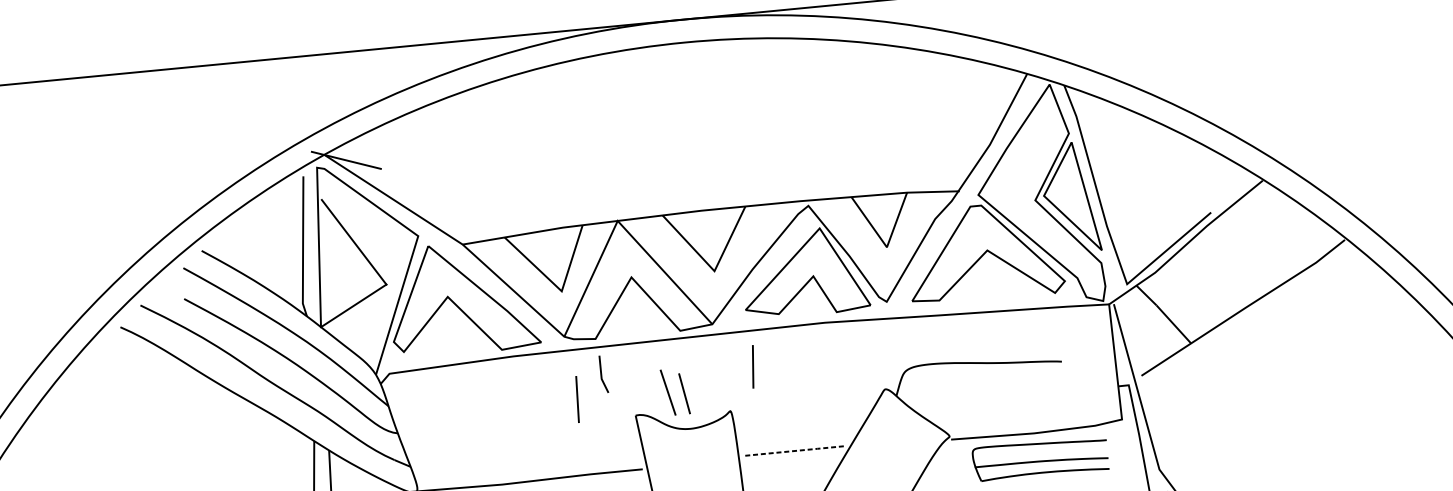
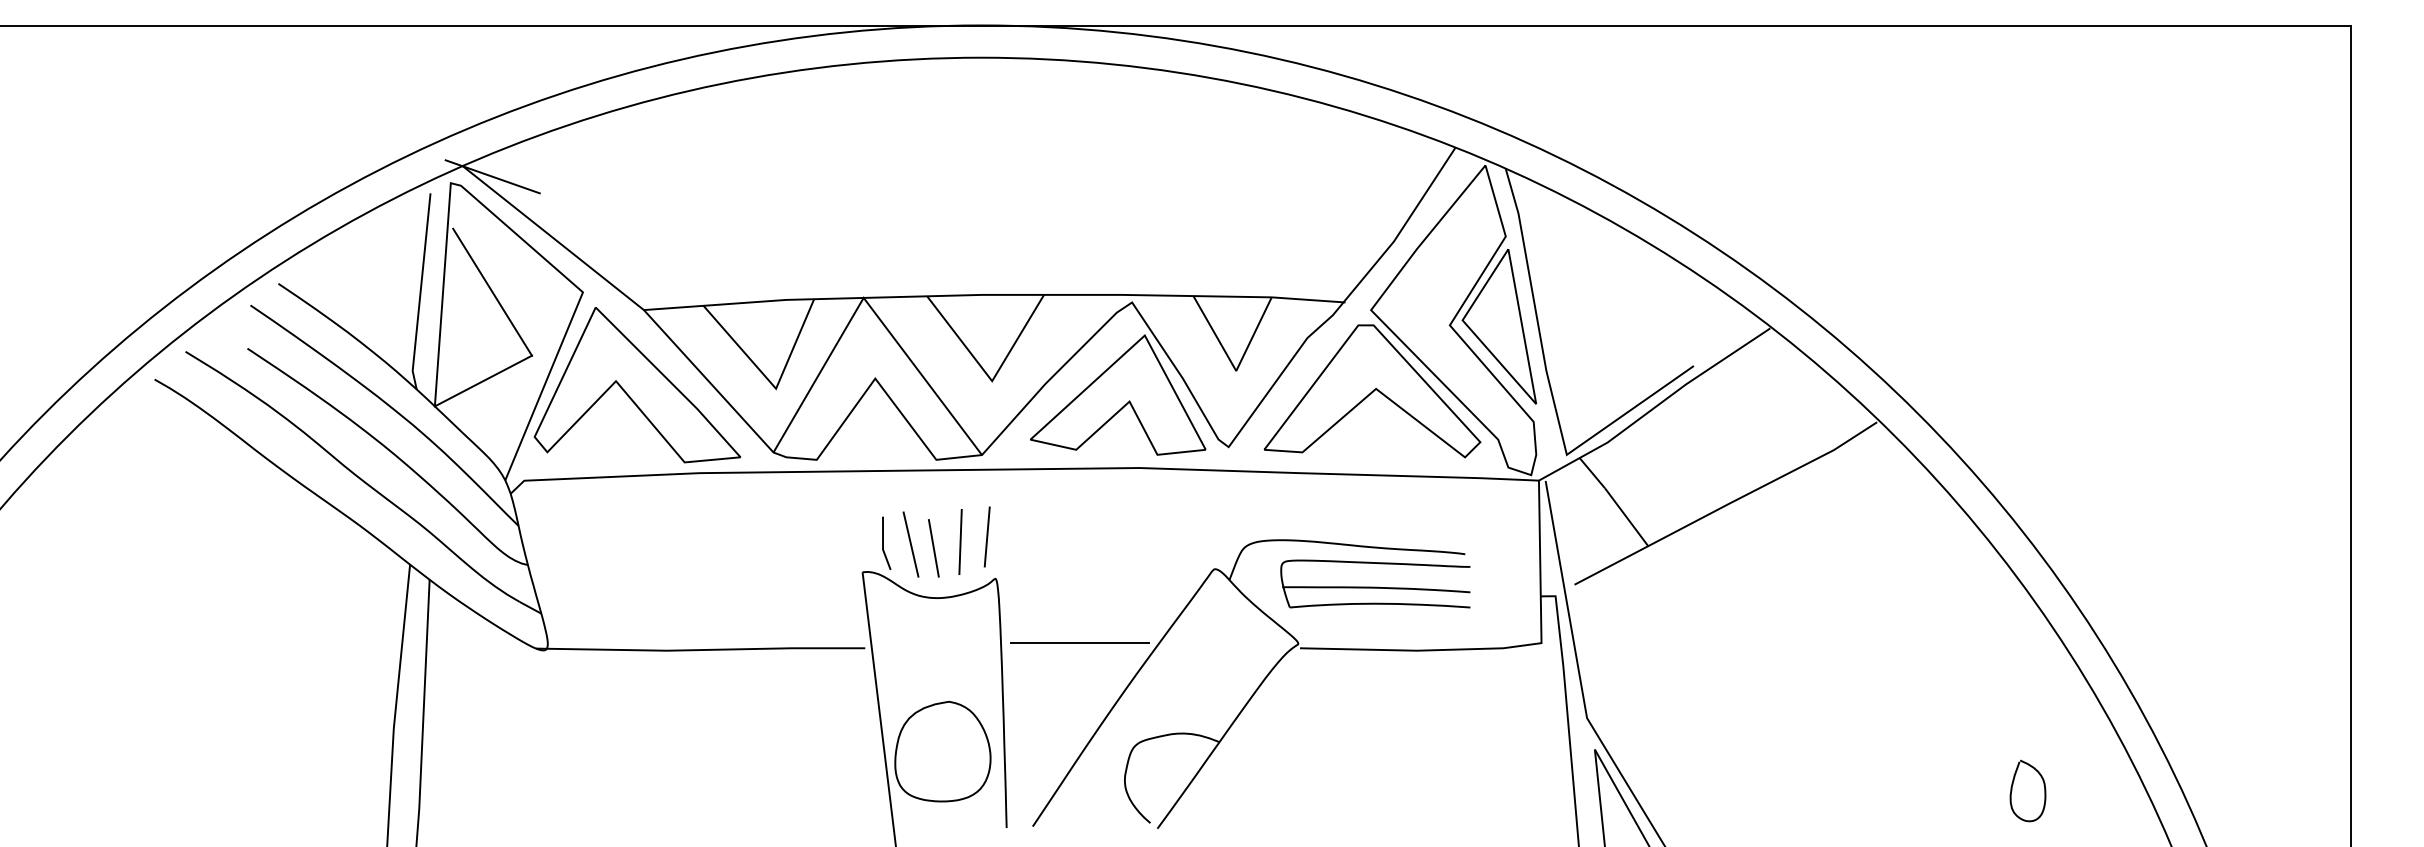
line: (752, 366) -> (986, 536), moved
line: (601, 373) -> (883, 542), moved
line: (577, 399) -> (960, 541), moved
line: (795, 451) -> (1081, 643), dashed -> solid
part: (1040, 458) -> (1375, 583), moved

